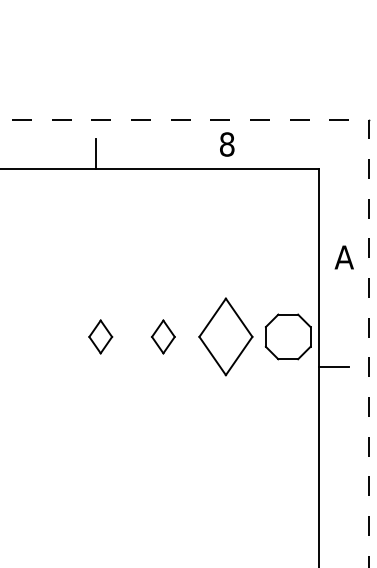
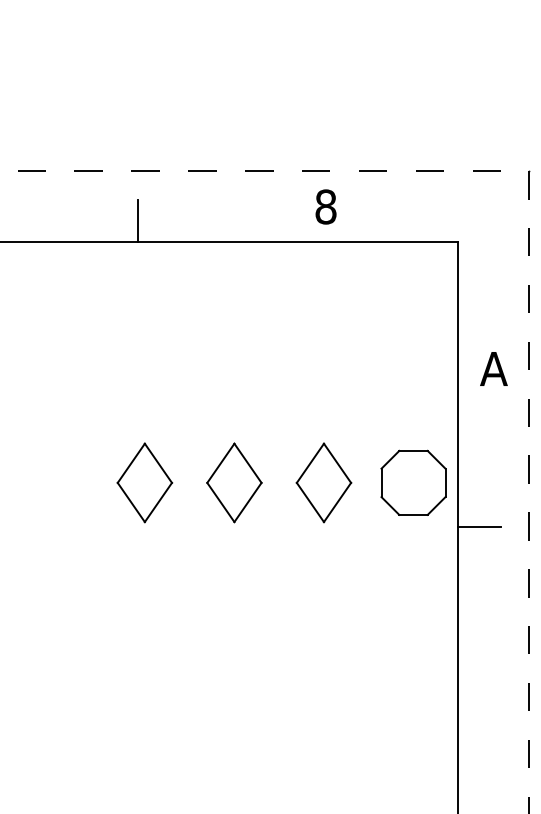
part: (100, 336) -> (144, 482), size x1.67
part: (163, 336) -> (234, 482), size x1.67
part: (225, 336) -> (323, 482), size x0.71

